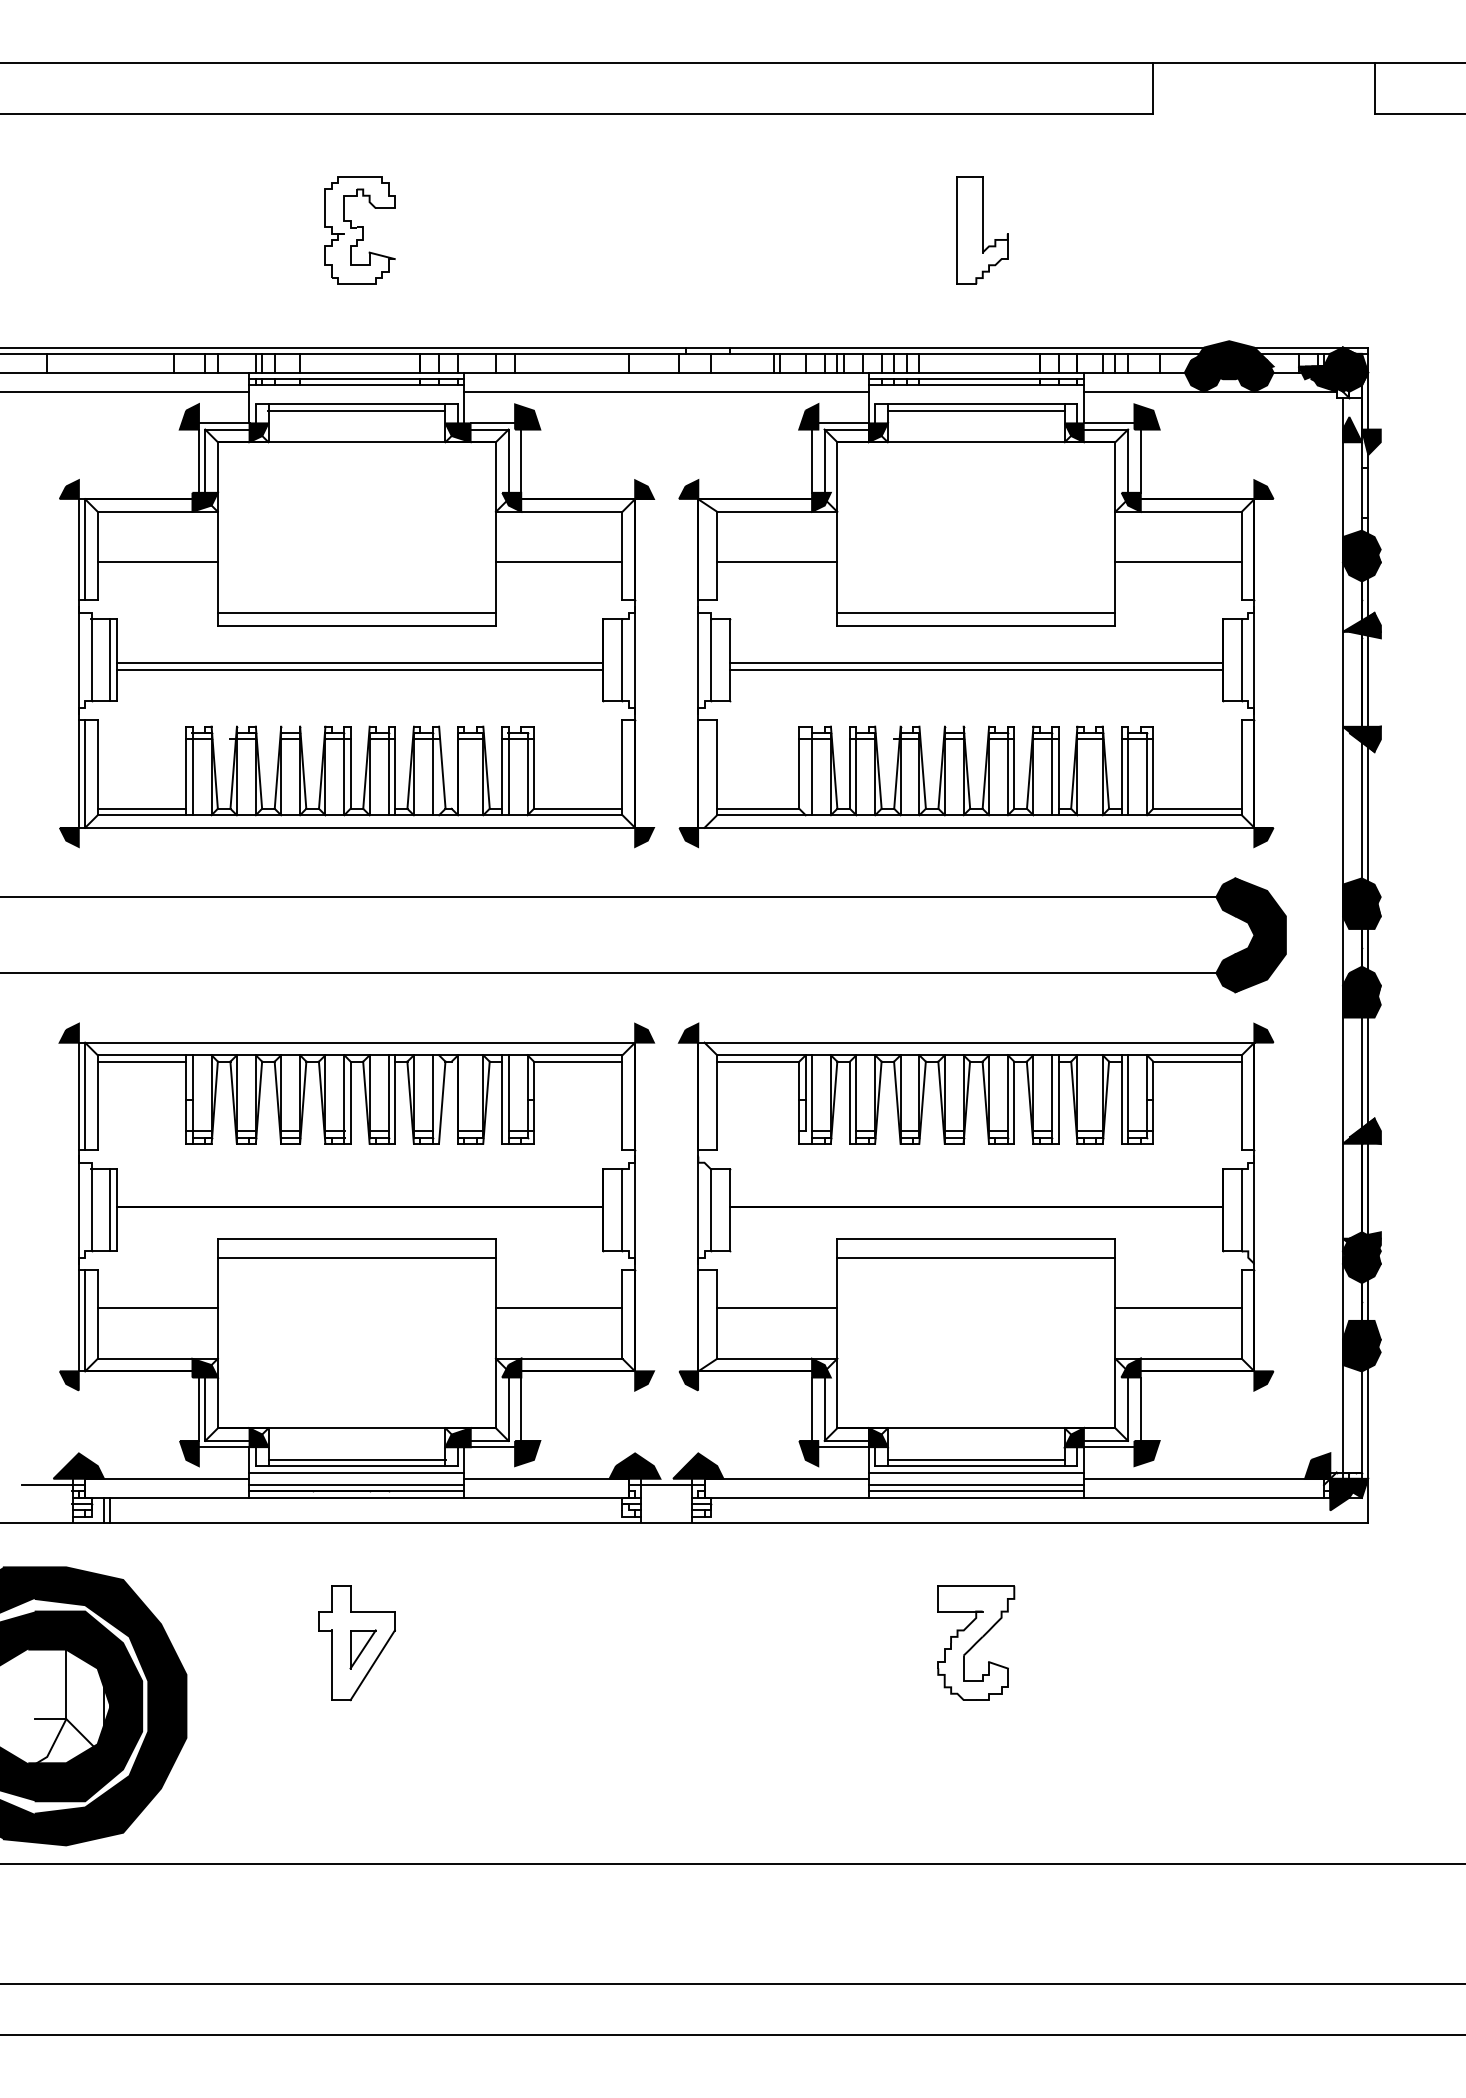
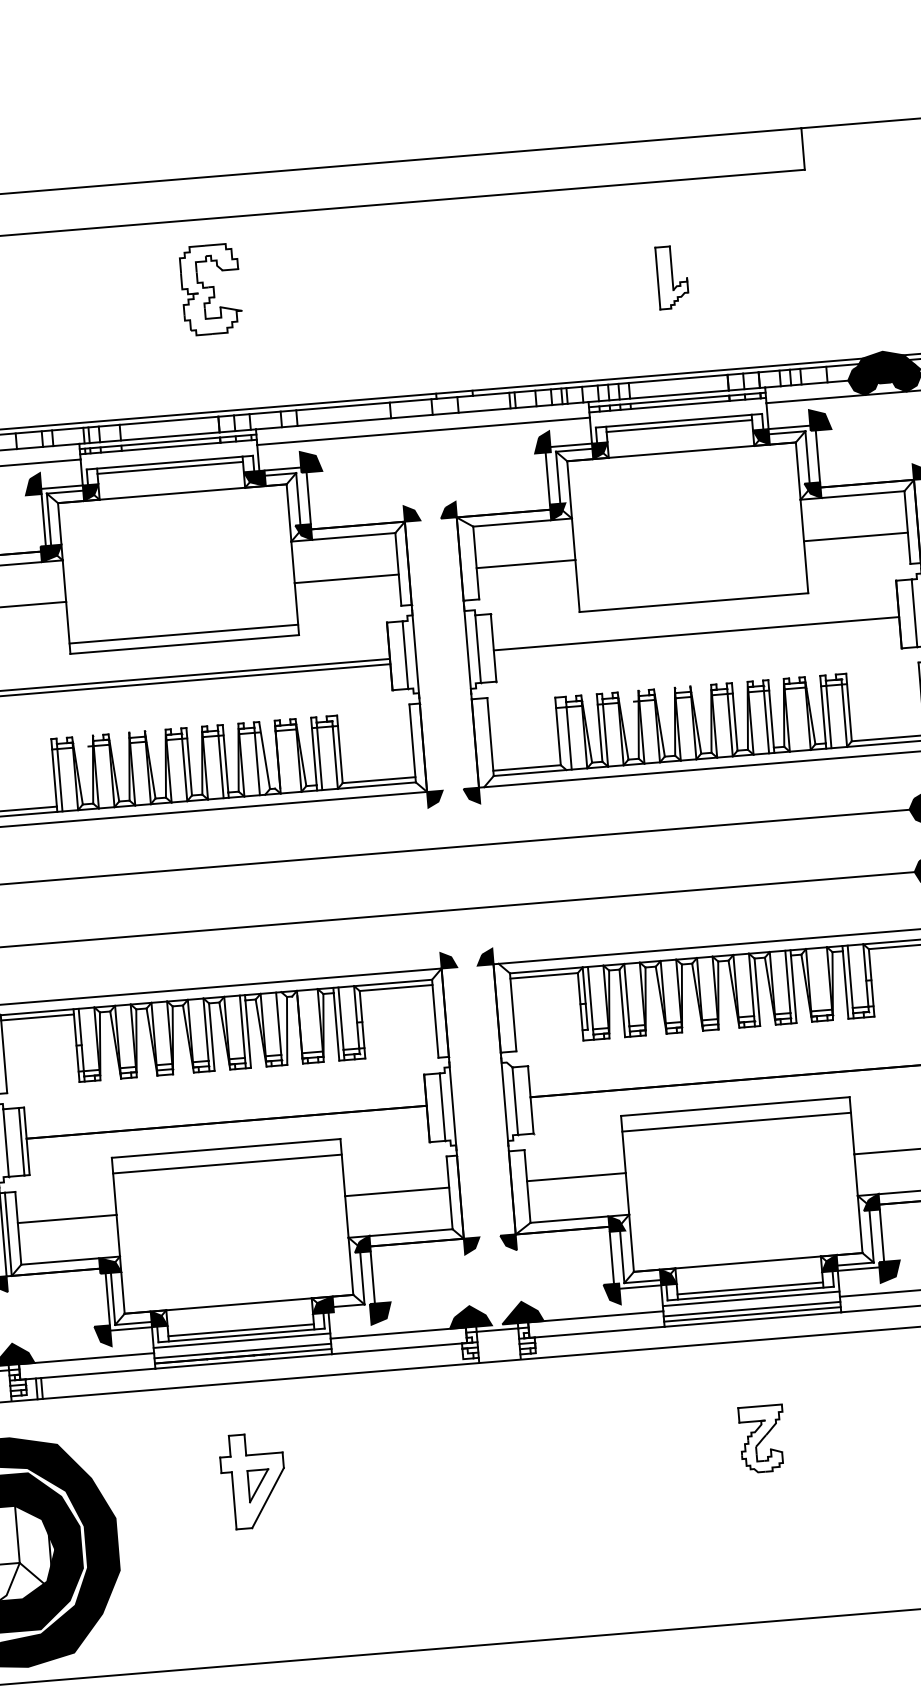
part: (359, 230) -> (210, 289), moved
part: (982, 230) -> (672, 277), size x0.7
line: (976, 612) -> (693, 591), removed
line: (975, 669) -> (696, 638), removed
line: (492, 1447) -> (351, 1310), removed
part: (976, 1642) -> (762, 1438), size x0.7

